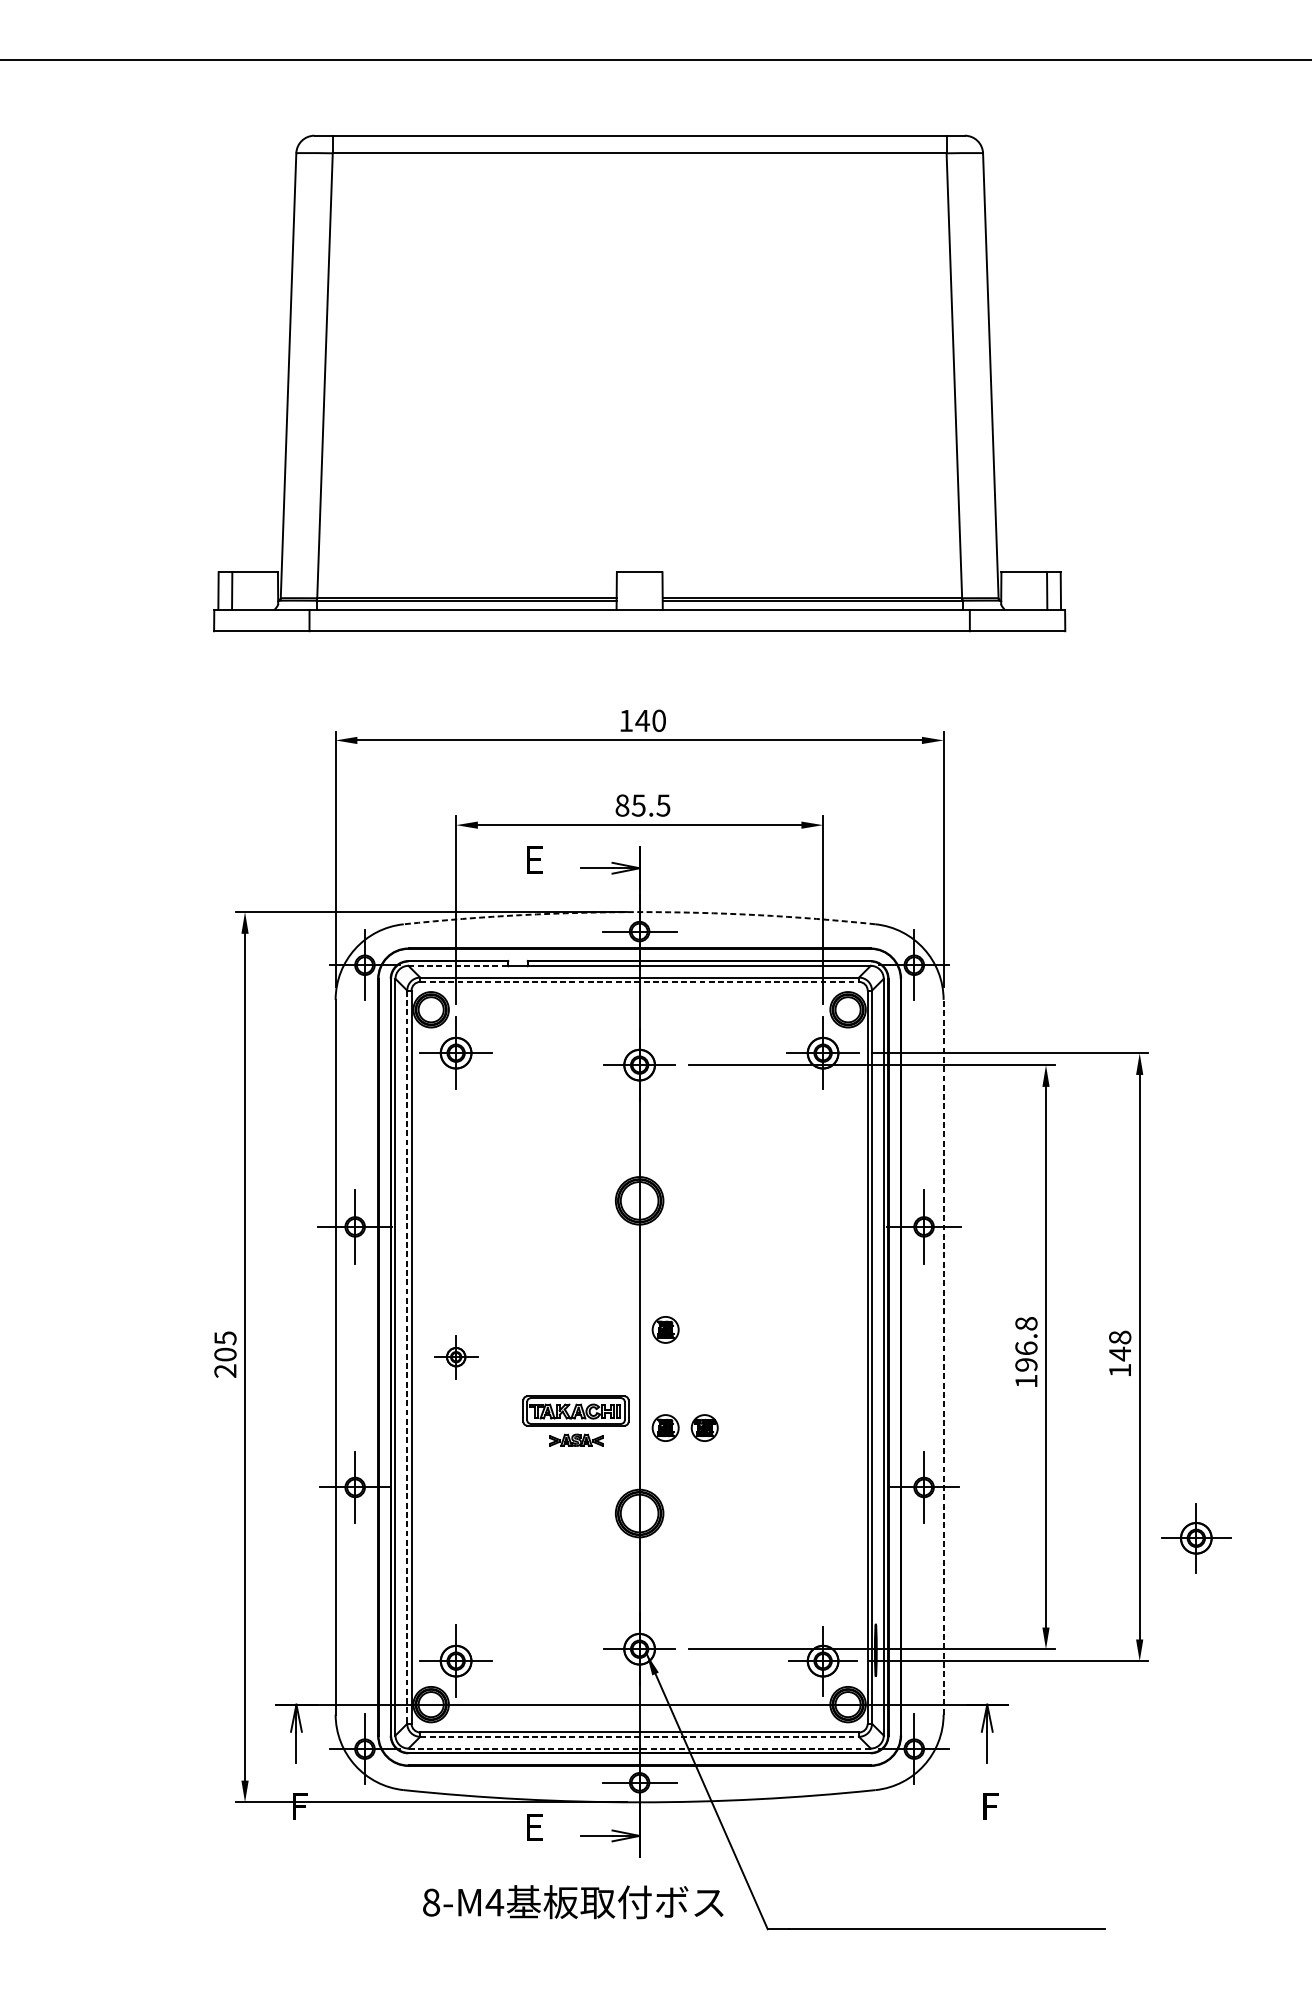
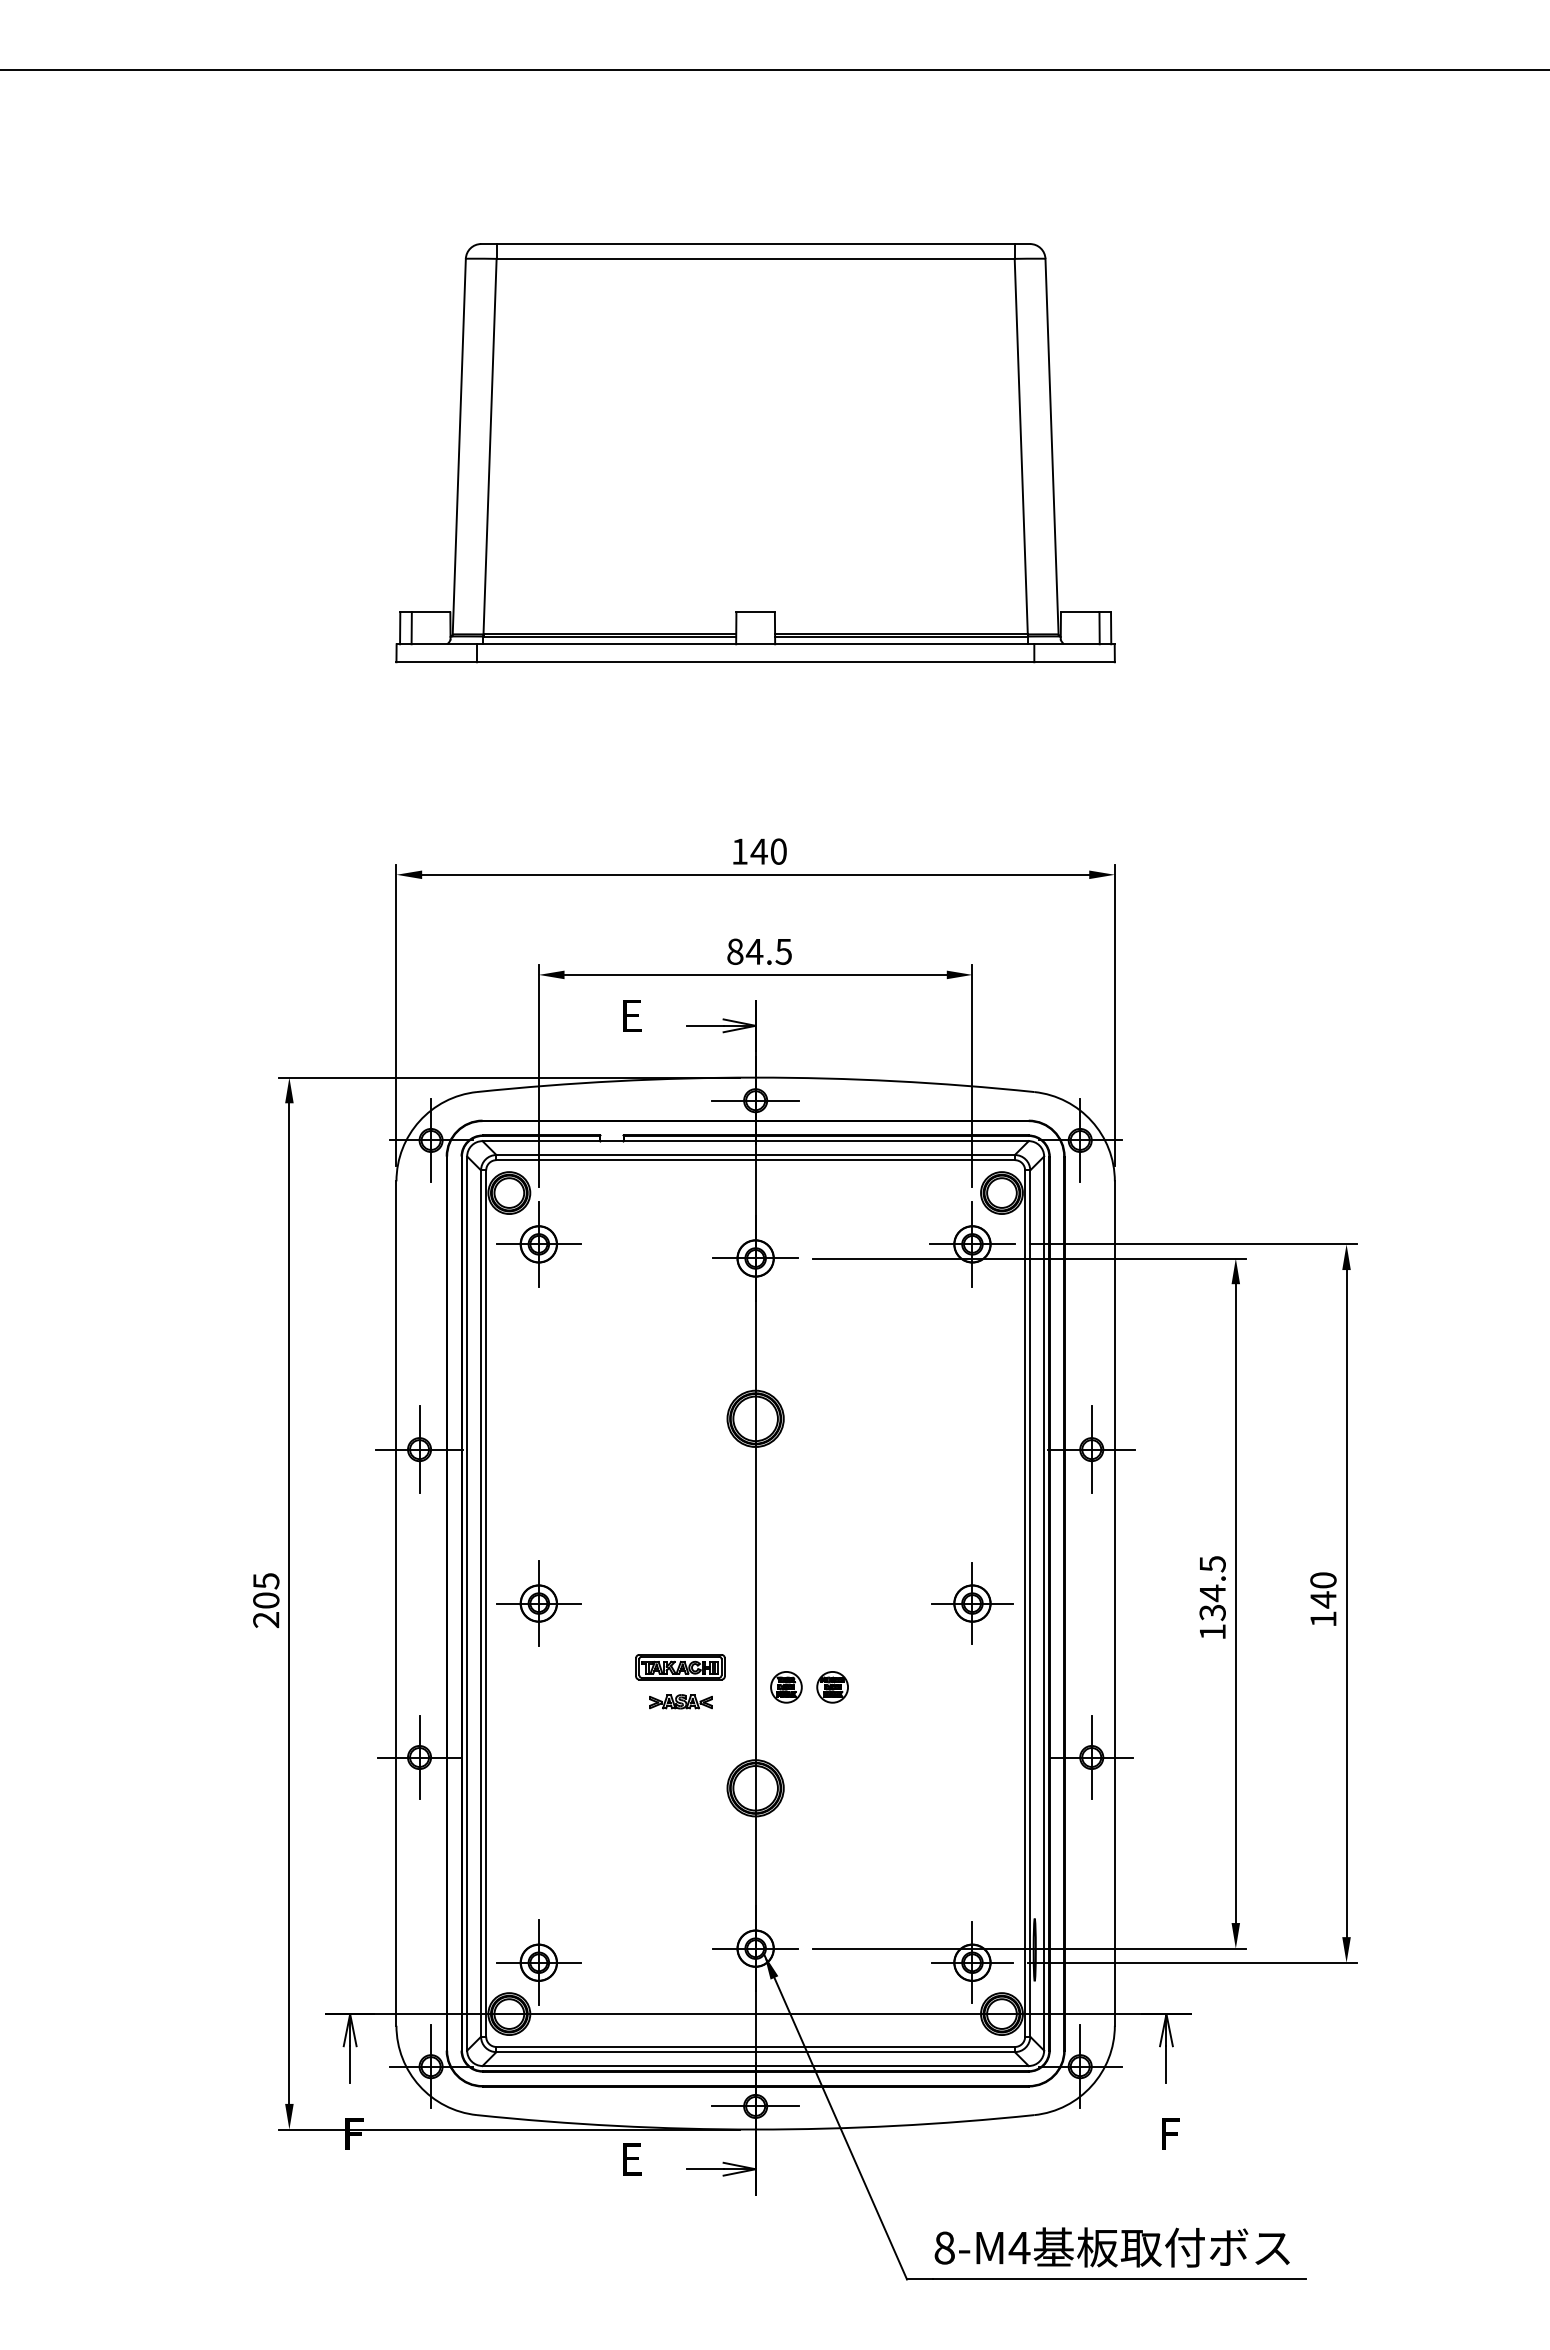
part: (639, 383) -> (755, 453), size x0.71
text: (638, 805) -> (754, 951), 85.5 -> 84.5
arc: (639, 911) -> (755, 1077), dashed -> solid
line: (458, 966) -> (541, 1141), dashed -> solid
line: (640, 982) -> (756, 1160), dashed -> solid
part: (665, 1330) -> (786, 1571), removed
text: (1120, 1337) -> (1323, 1580), 148 -> 140
text: (1026, 1344) -> (1212, 1588), 196.8 -> 134.5
line: (407, 1357) -> (481, 1604), dashed -> solid
part: (455, 1357) -> (538, 1603), size x1.67
line: (943, 1357) -> (1114, 1603), dashed -> solid
part: (576, 1411) -> (680, 1667), size x0.71
part: (1196, 1538) -> (972, 1603), moved
line: (640, 1737) -> (756, 2052), dashed -> solid
line: (639, 1748) -> (755, 2066), dashed -> solid
text: (572, 1902) -> (1111, 2247), moved

